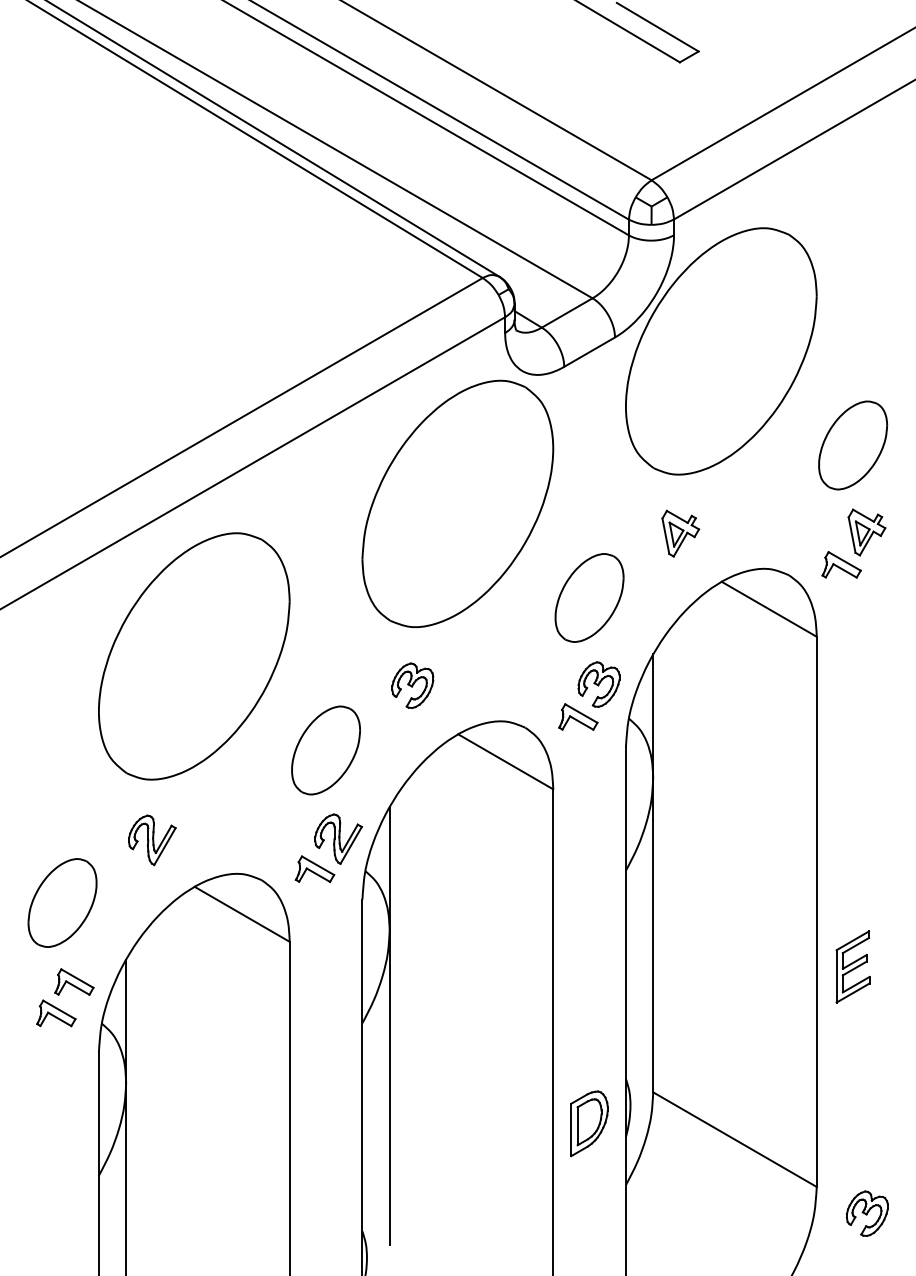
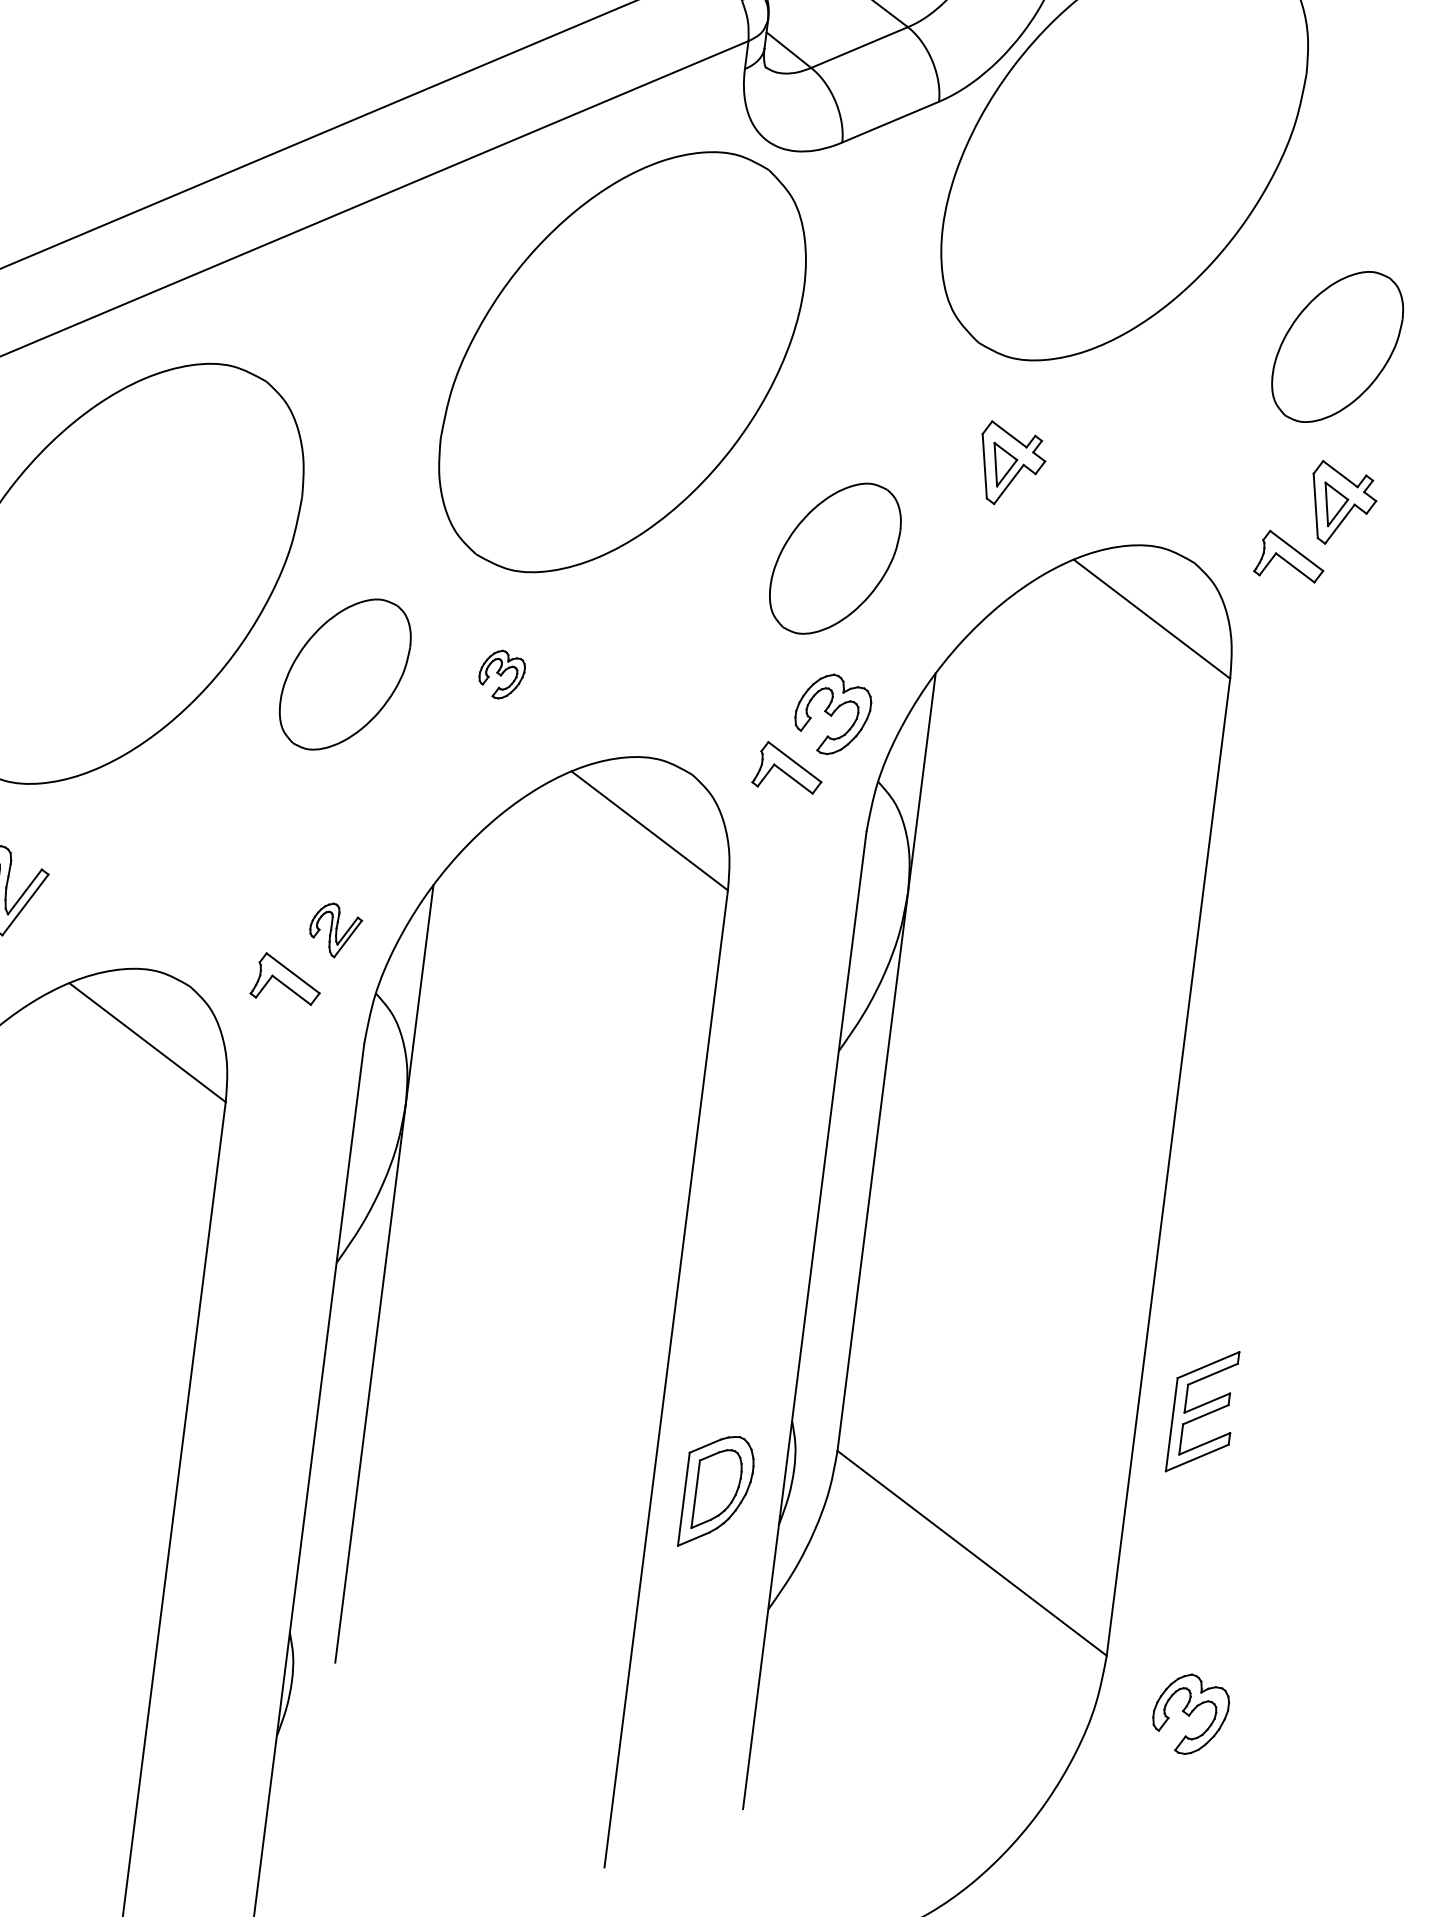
part: (412, 685) -> (501, 674), size x0.6
part: (325, 750) -> (344, 674), moved
part: (338, 838) -> (335, 929), size x0.6
part: (852, 966) -> (1202, 1410), moved

